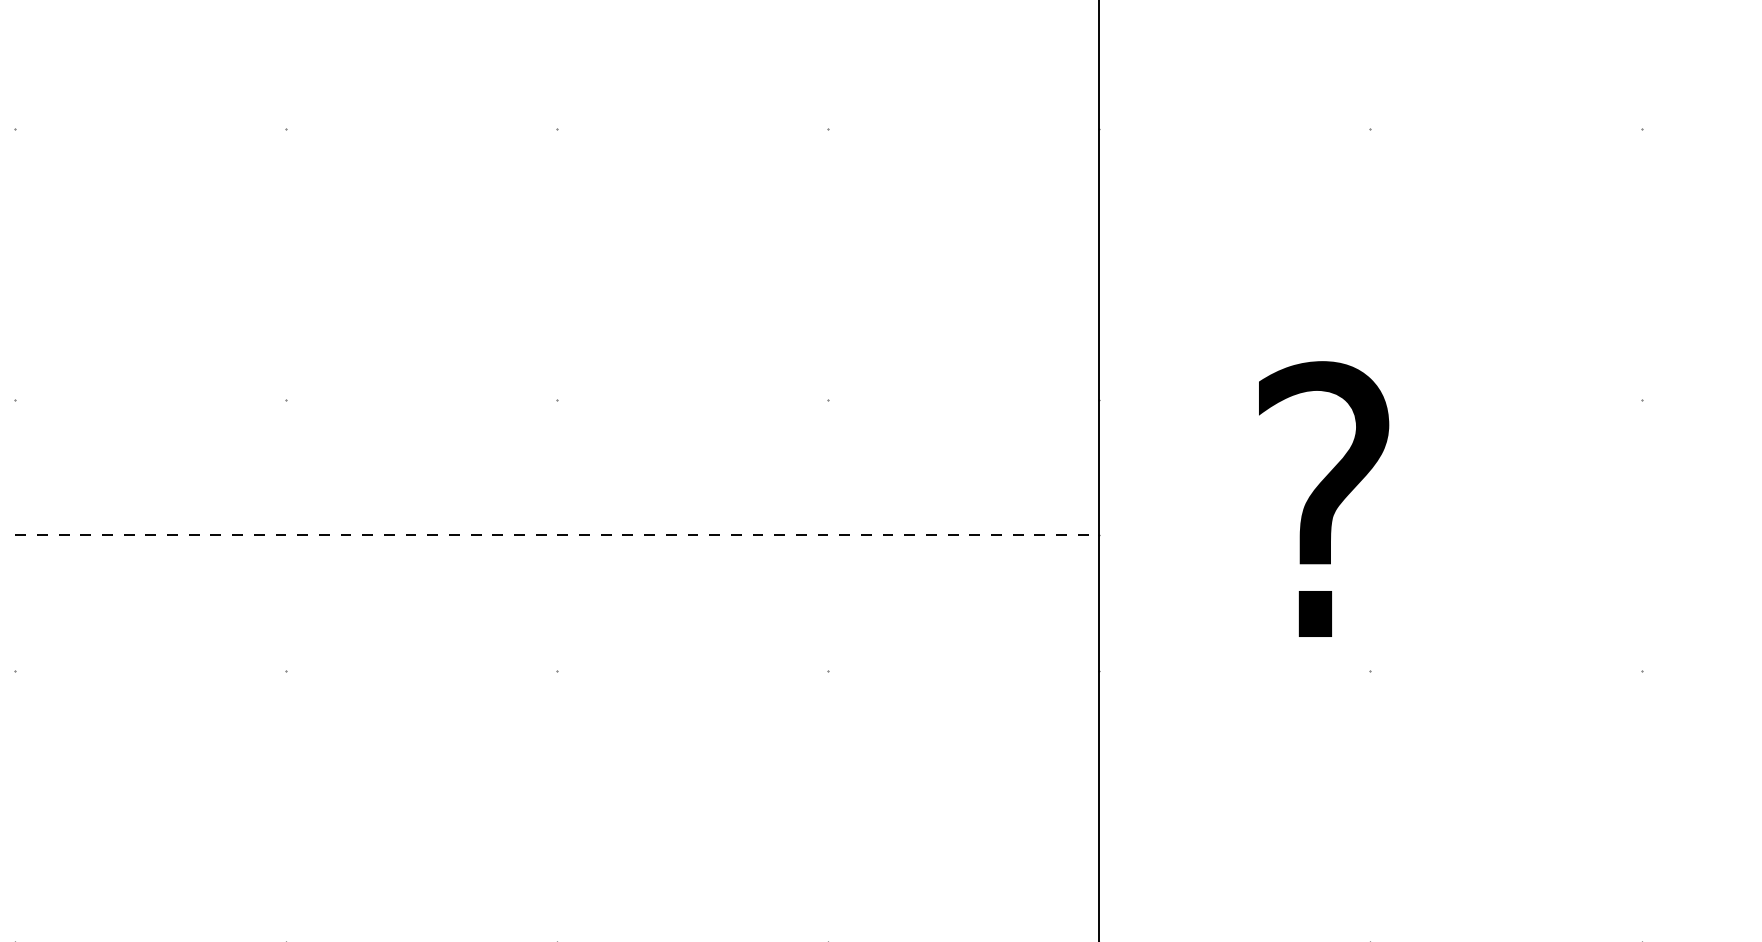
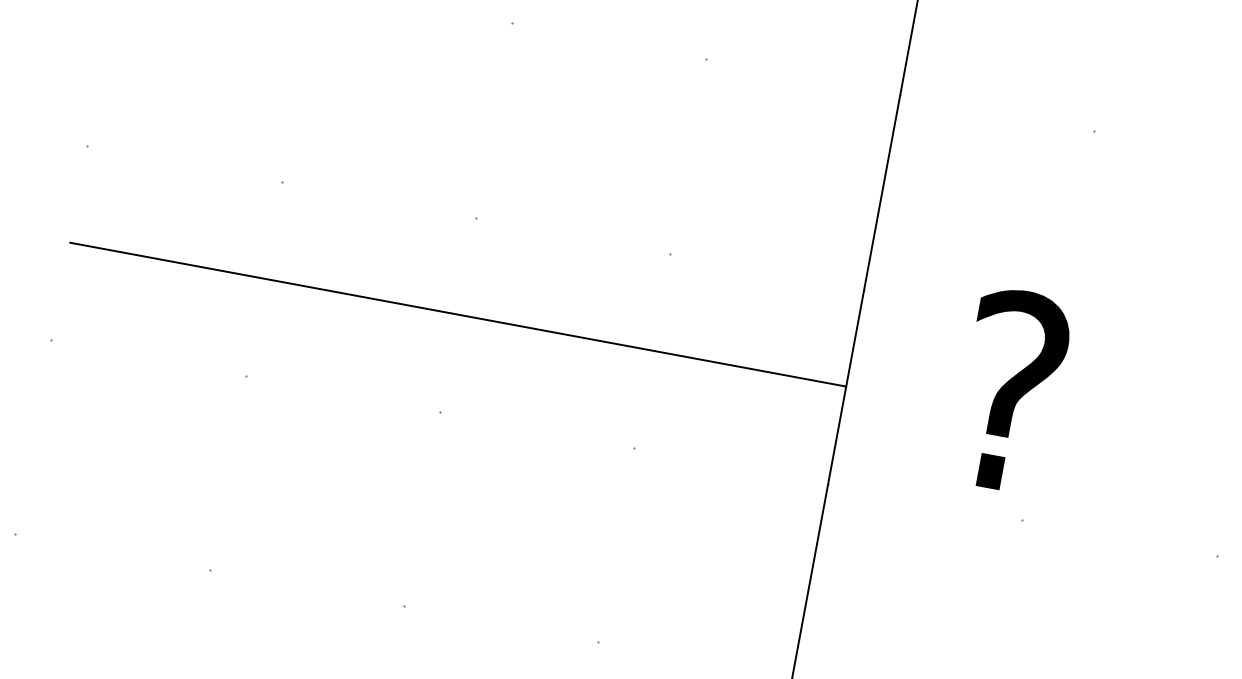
line: (557, 535) -> (457, 314), dashed -> solid

